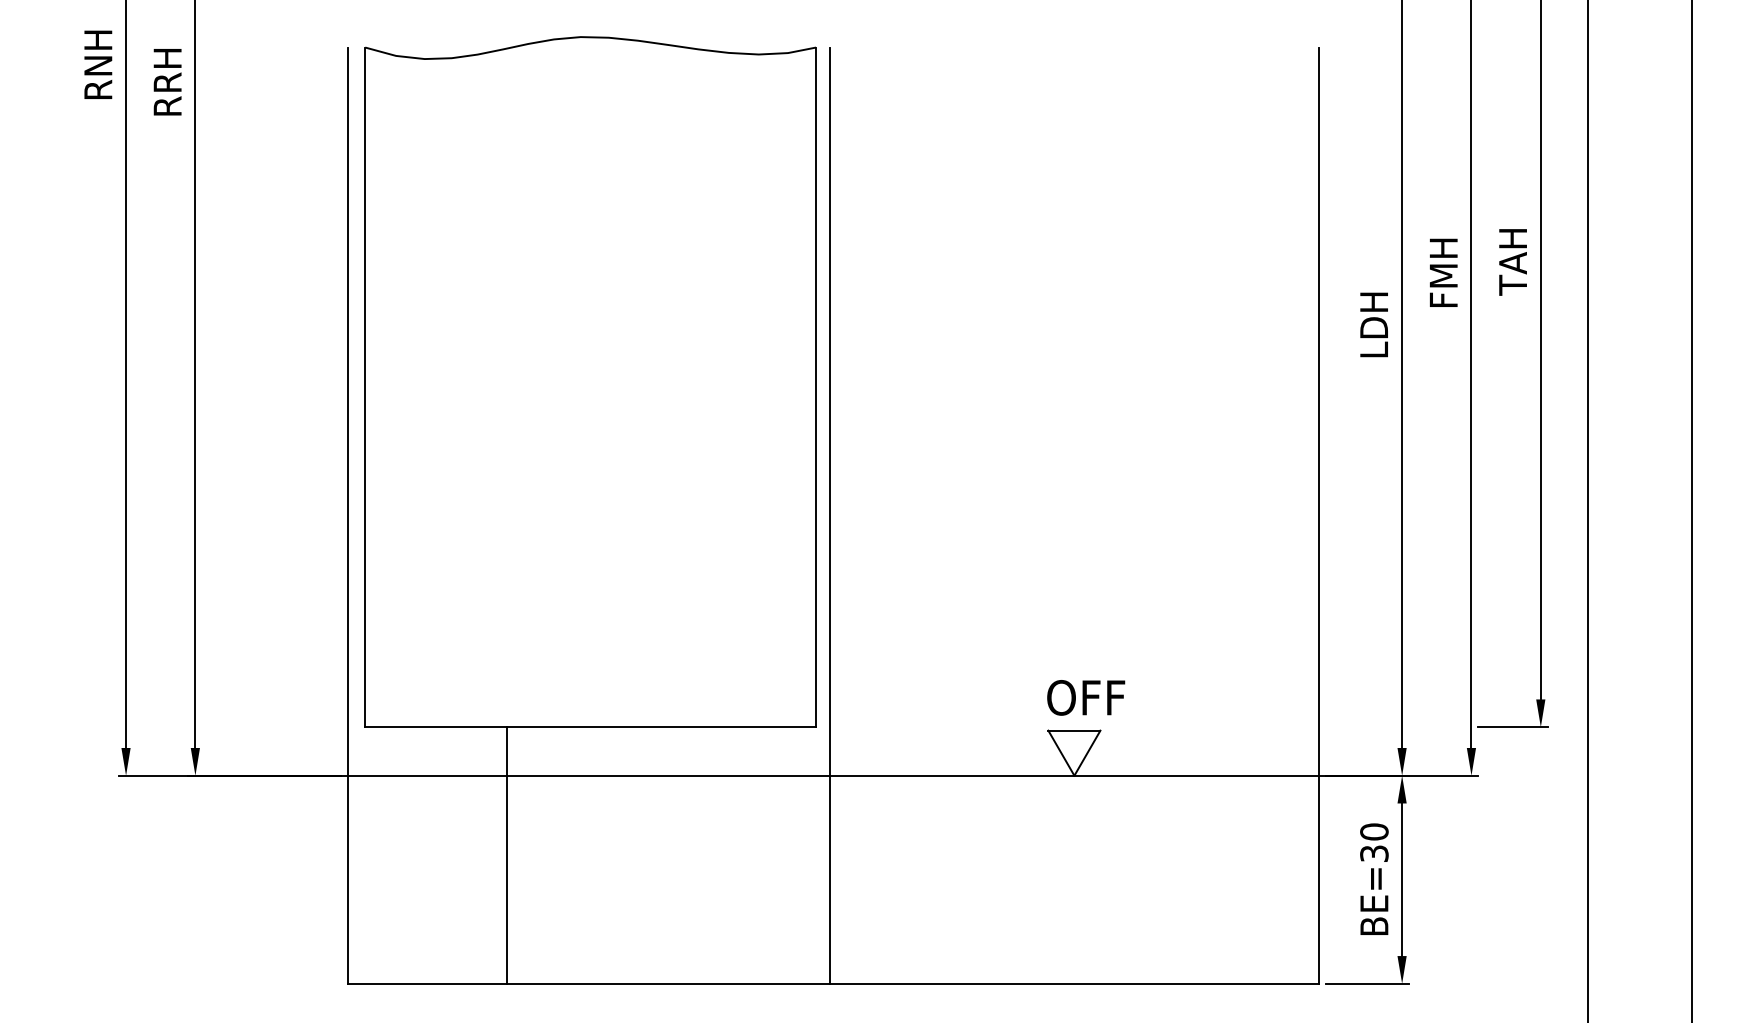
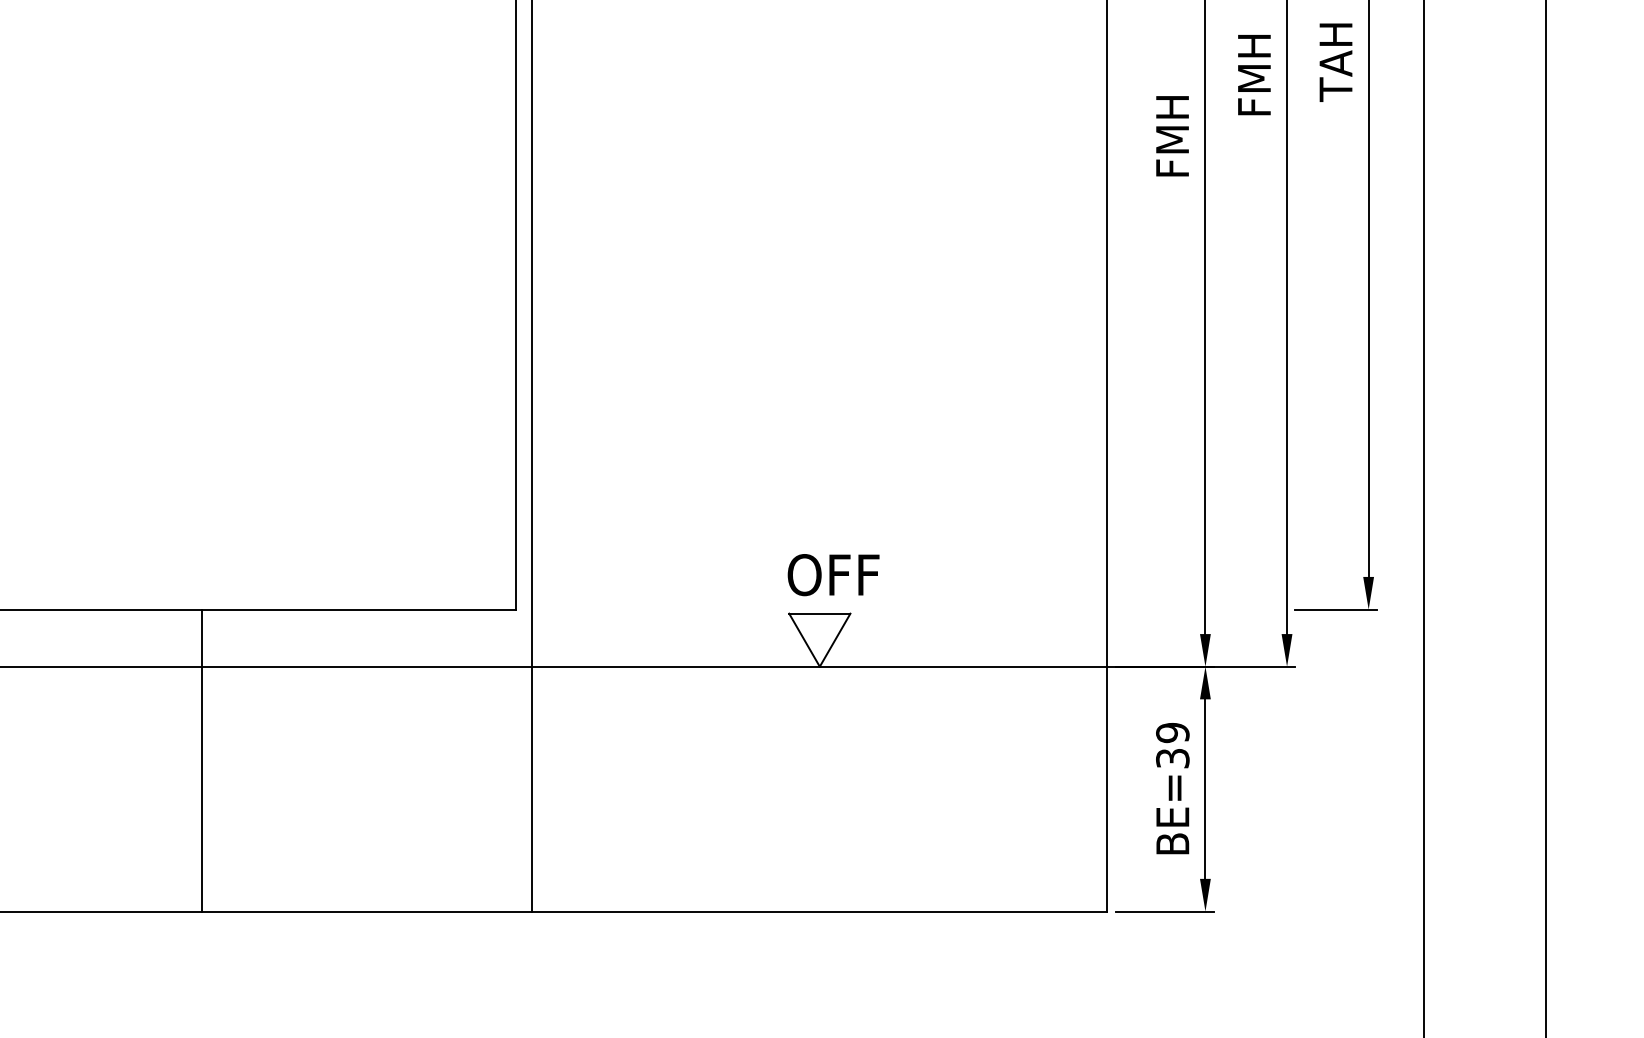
text: (1373, 324) -> (1171, 135), LDH -> FMH
text: (1374, 831) -> (1172, 732), BE=30 -> BE=39
line: (507, 855) -> (202, 760), moved

